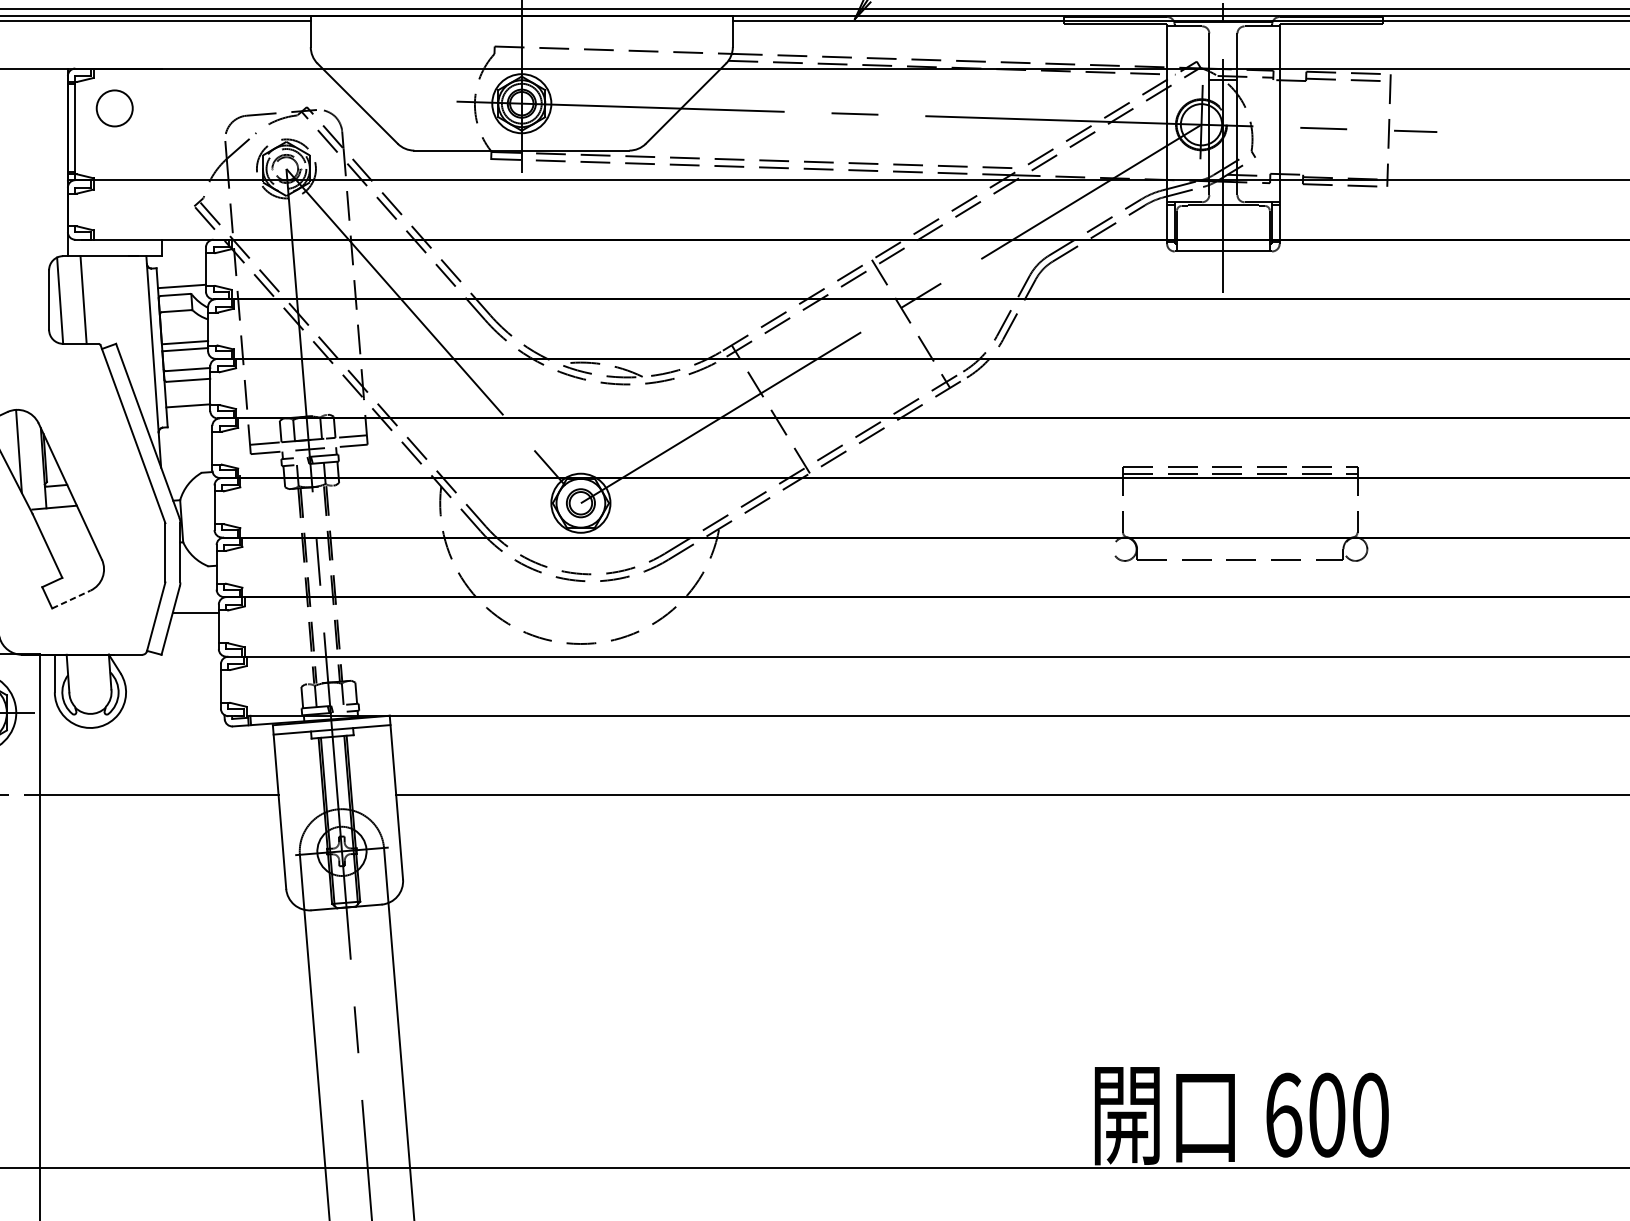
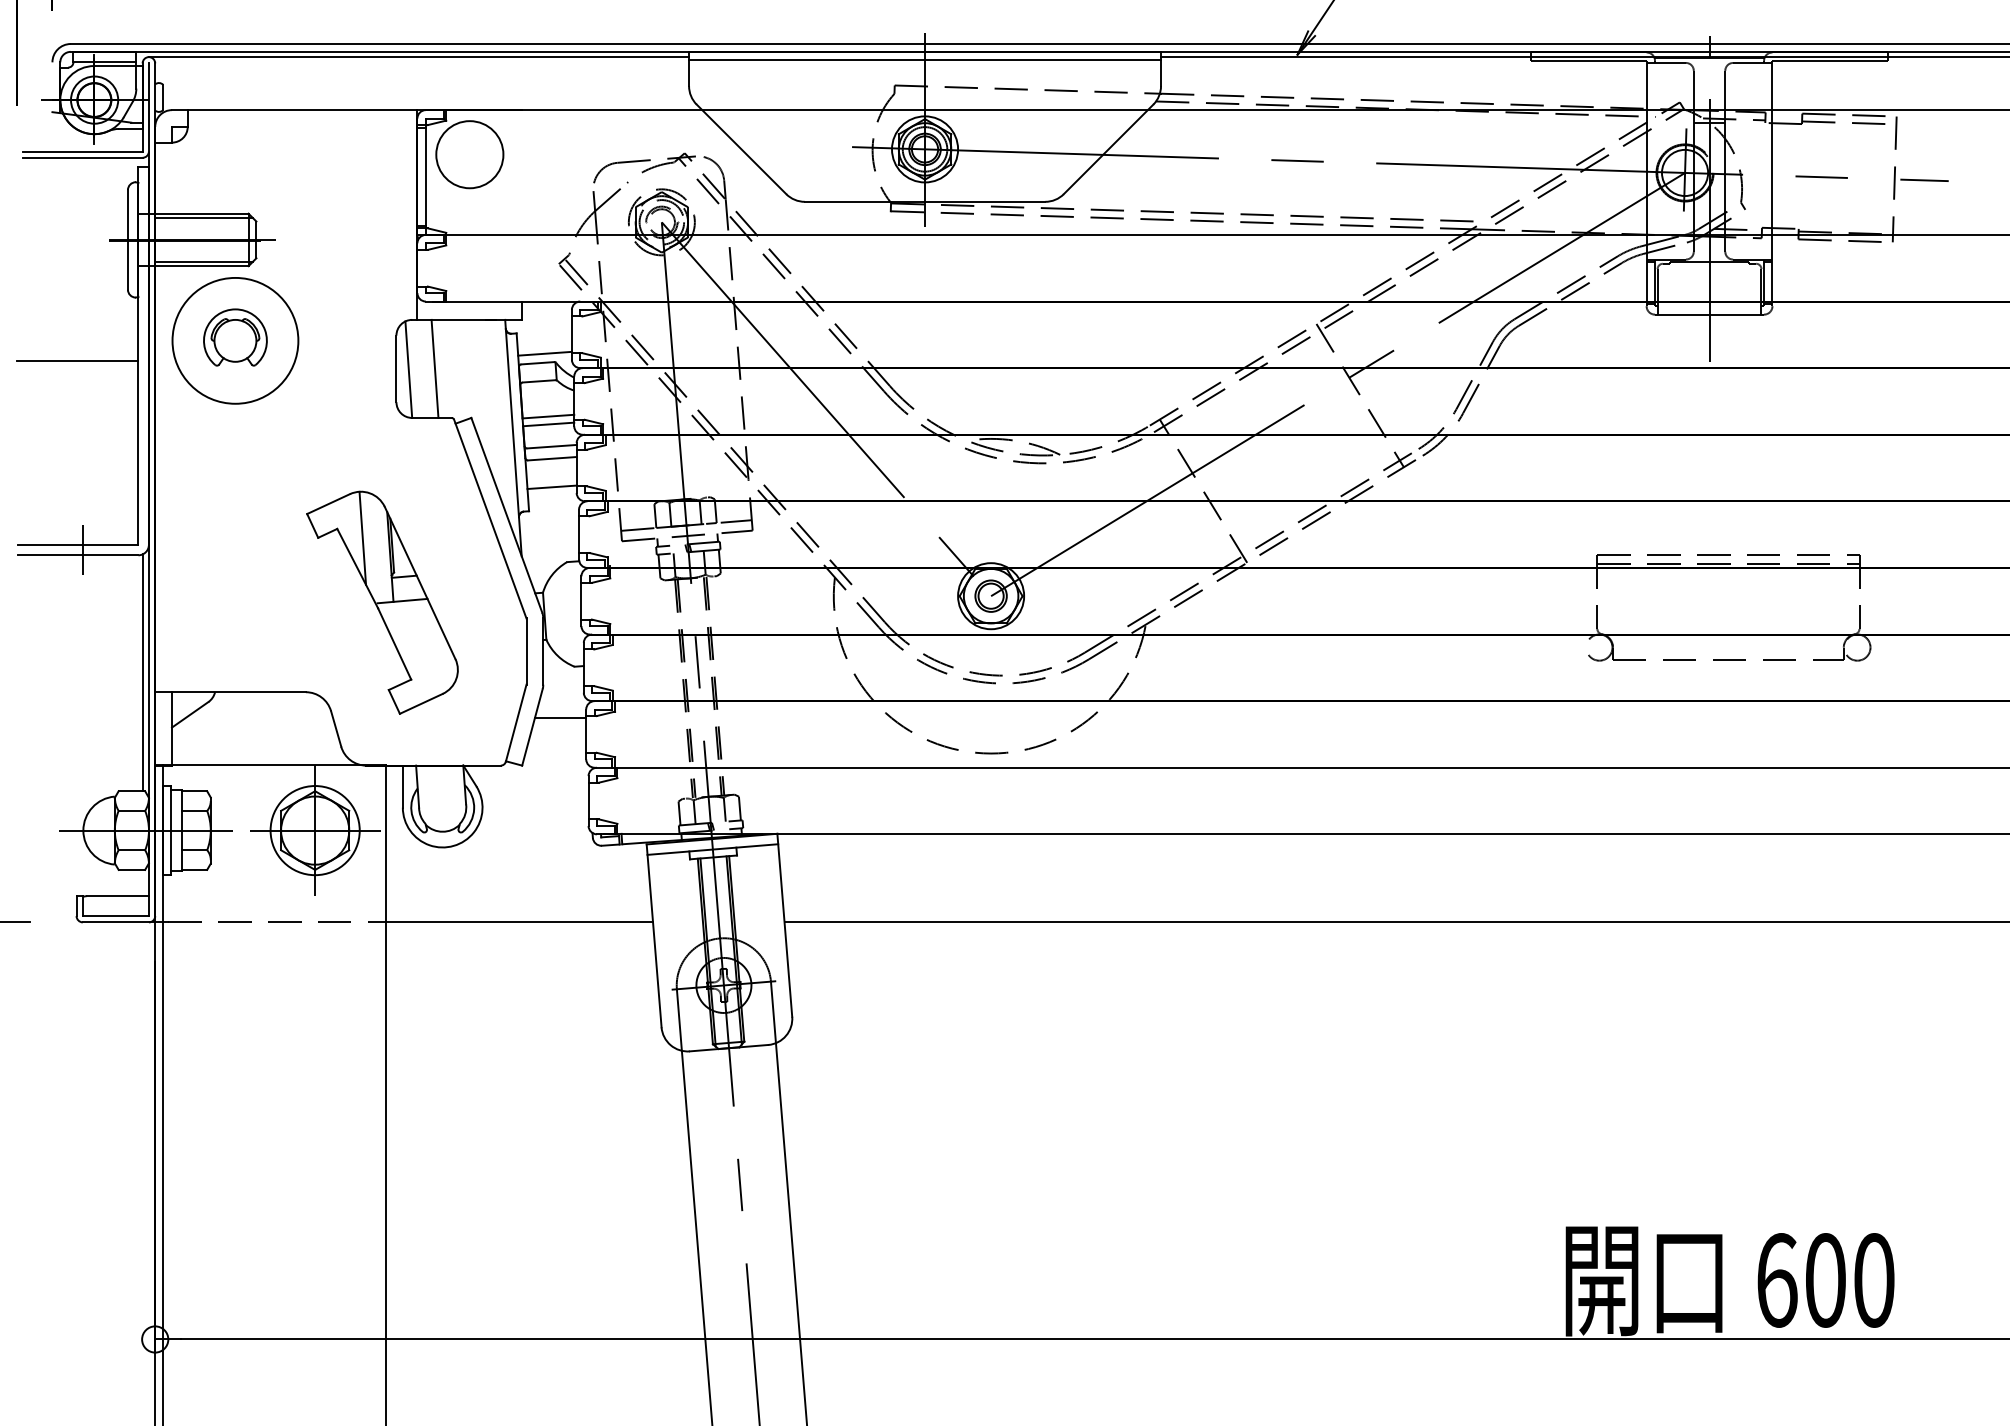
line: (522, 23) -> (925, 59), added
circle: (114, 108) -> (469, 154), size x1.67
line: (71, 599) -> (421, 703), dashed -> solid

